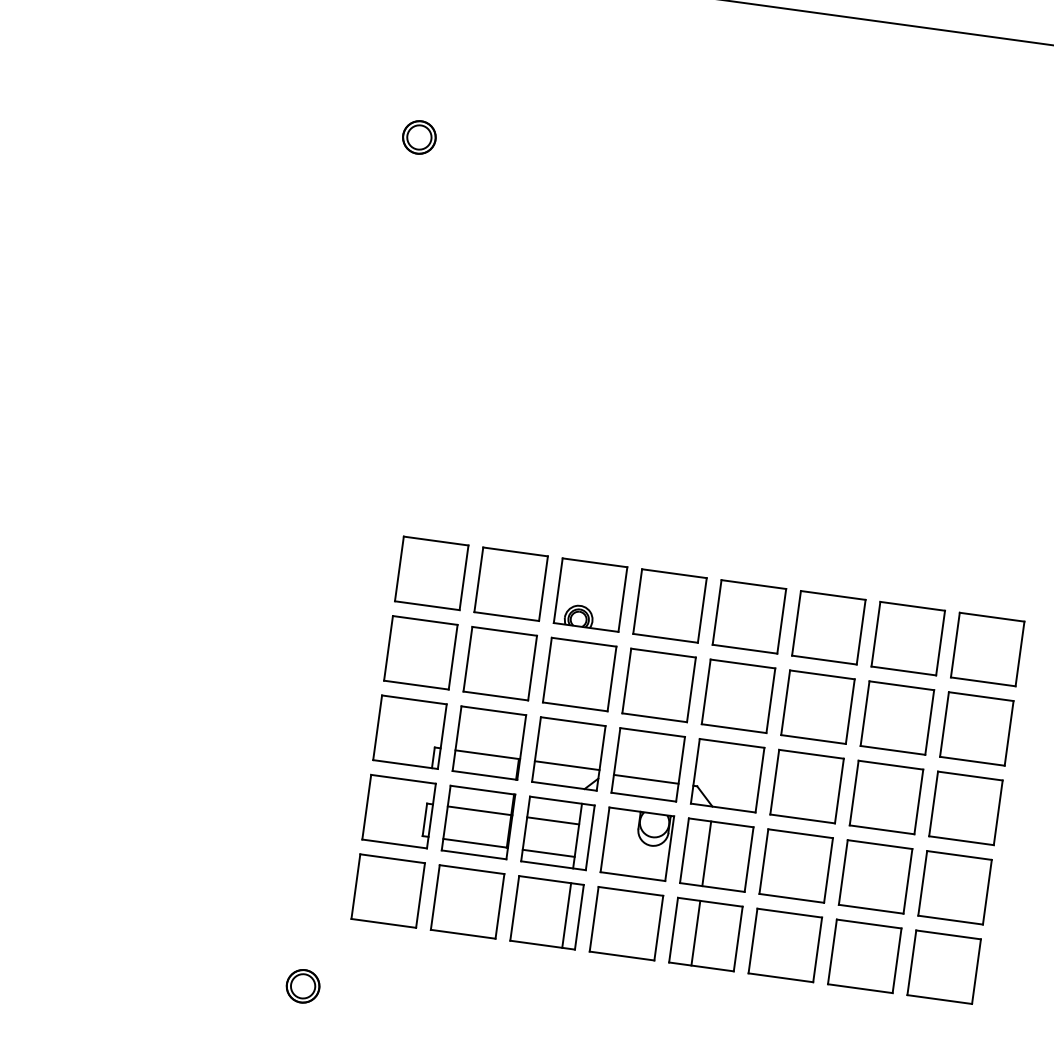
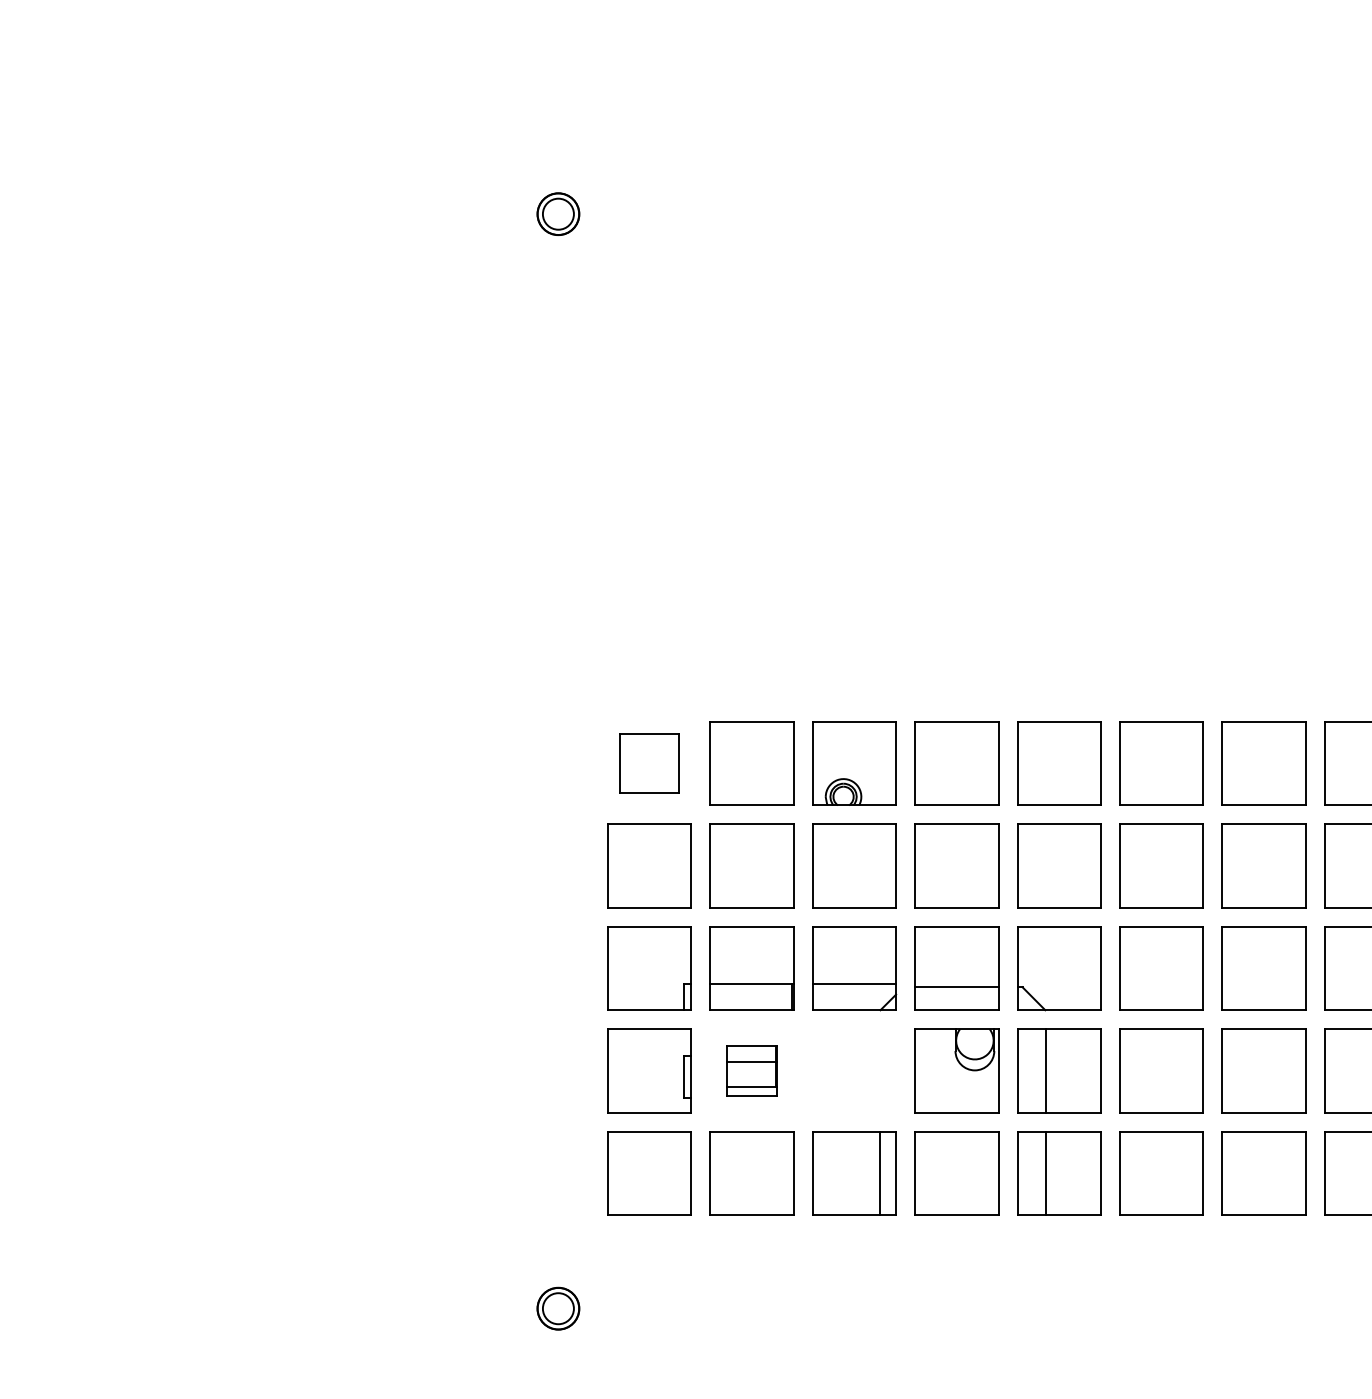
part: (431, 573) -> (649, 763), size x0.7
part: (478, 822) -> (751, 1070), size x0.6
part: (558, 833) -> (854, 1070), removed

